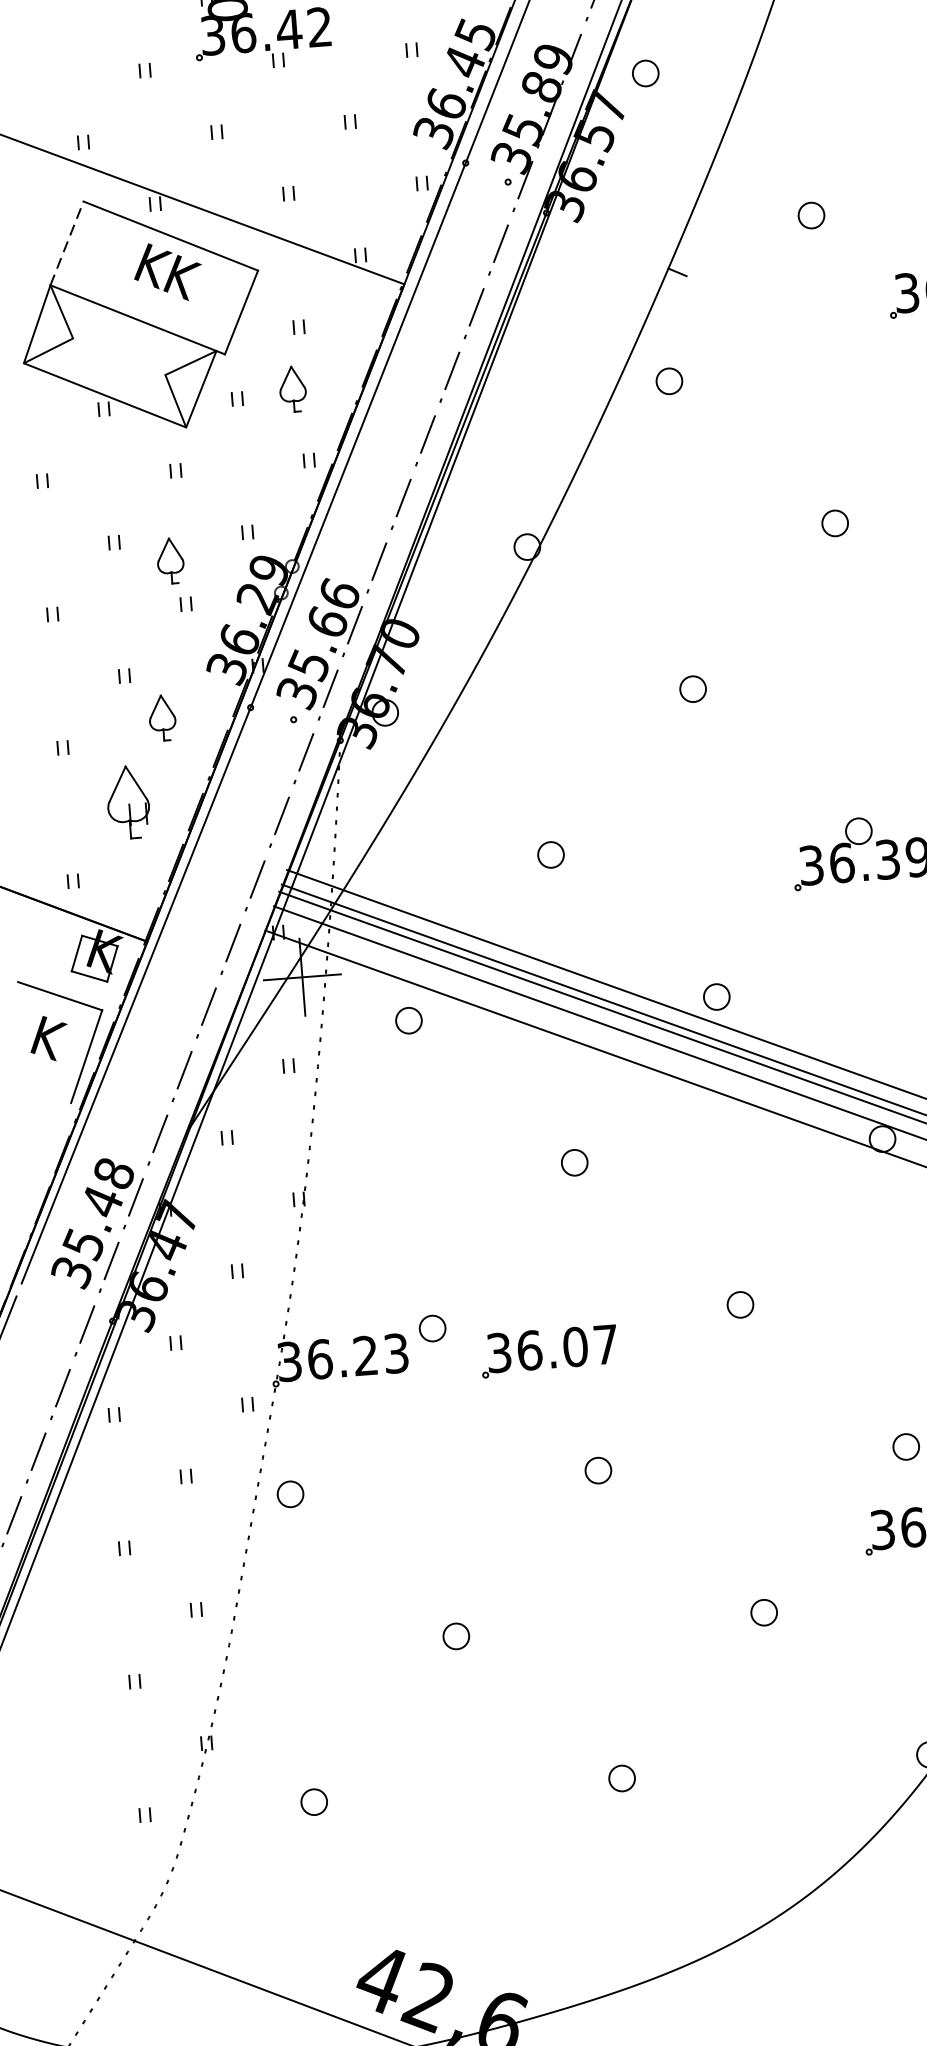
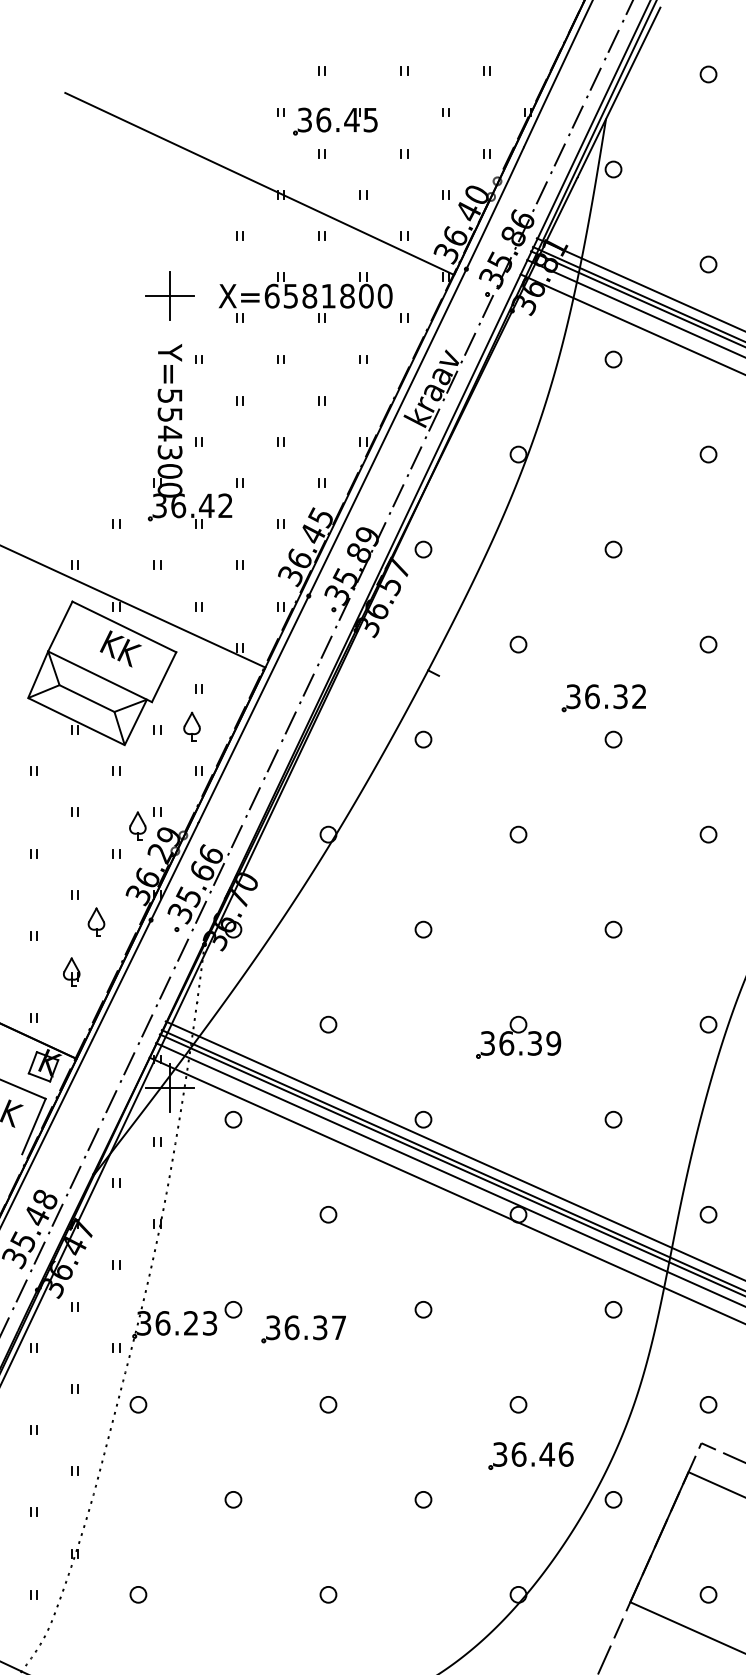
line: (67, 243) -> (60, 626), dashed -> solid
line: (118, 356) -> (86, 698), added
part: (169, 559) -> (137, 825), moved
part: (128, 800) -> (71, 971), size x0.62
text: (574, 1346) -> (319, 1327), 36.07 -> 36.37

